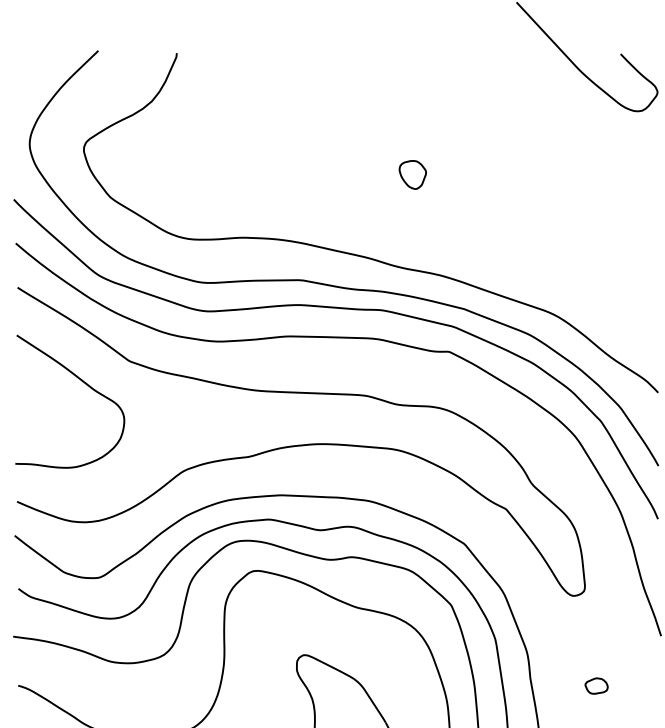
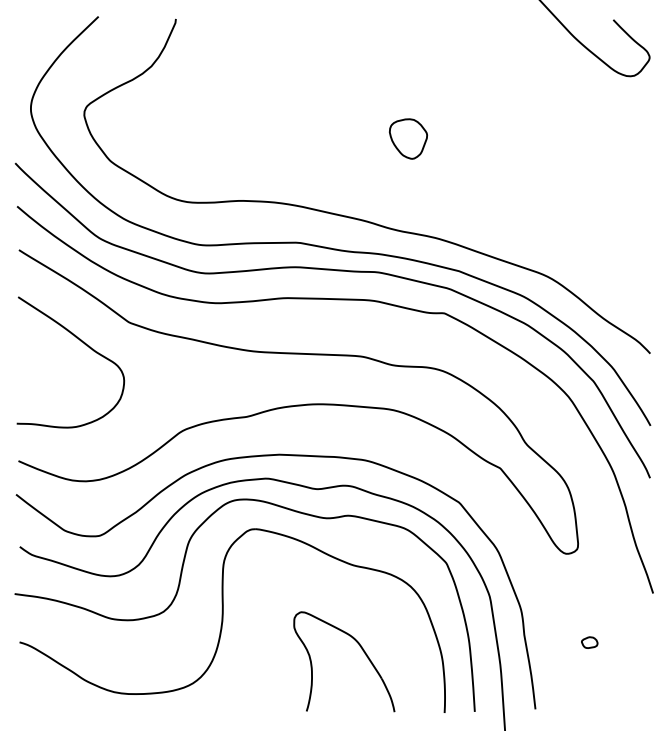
part: (412, 174) -> (408, 138), size x1.43
part: (596, 685) -> (589, 642), size x0.71

